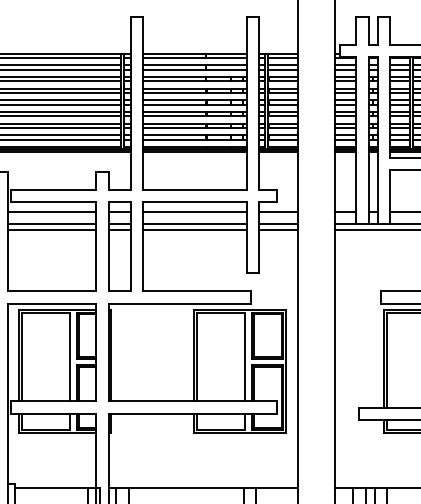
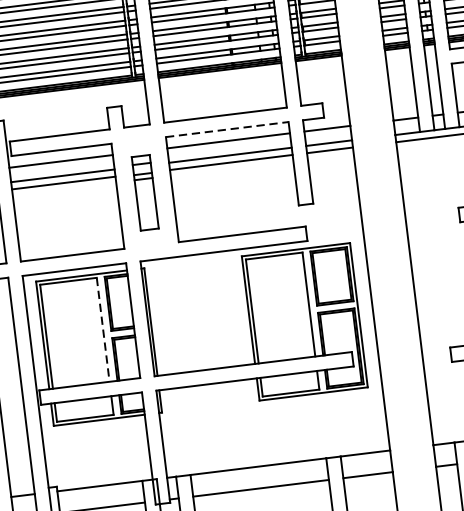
line: (195, 202) -> (227, 129), solid -> dashed
part: (119, 246) -> (144, 192), size x0.7
line: (70, 357) -> (103, 330), solid -> dashed

